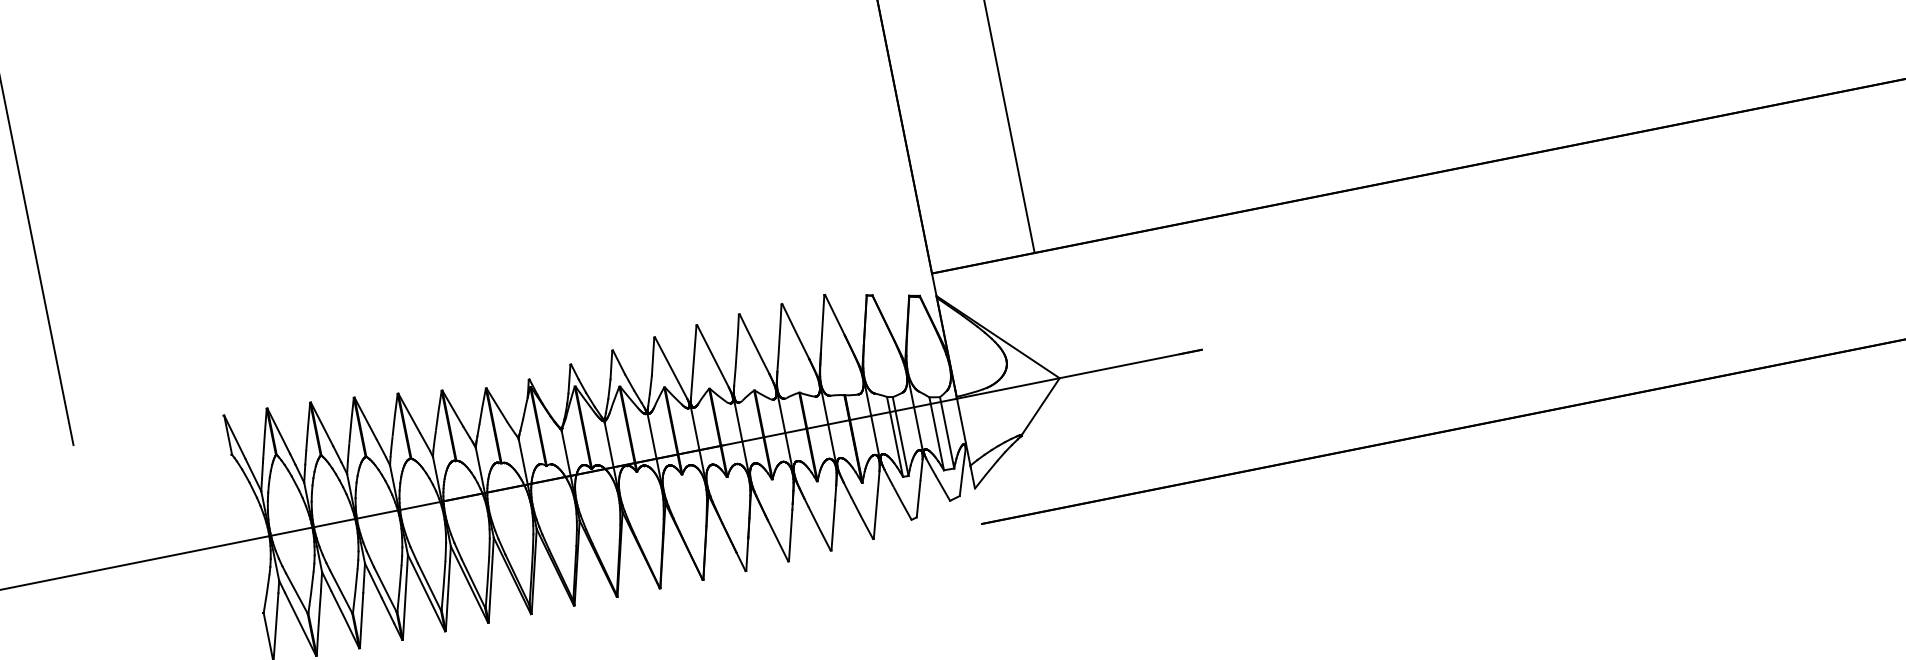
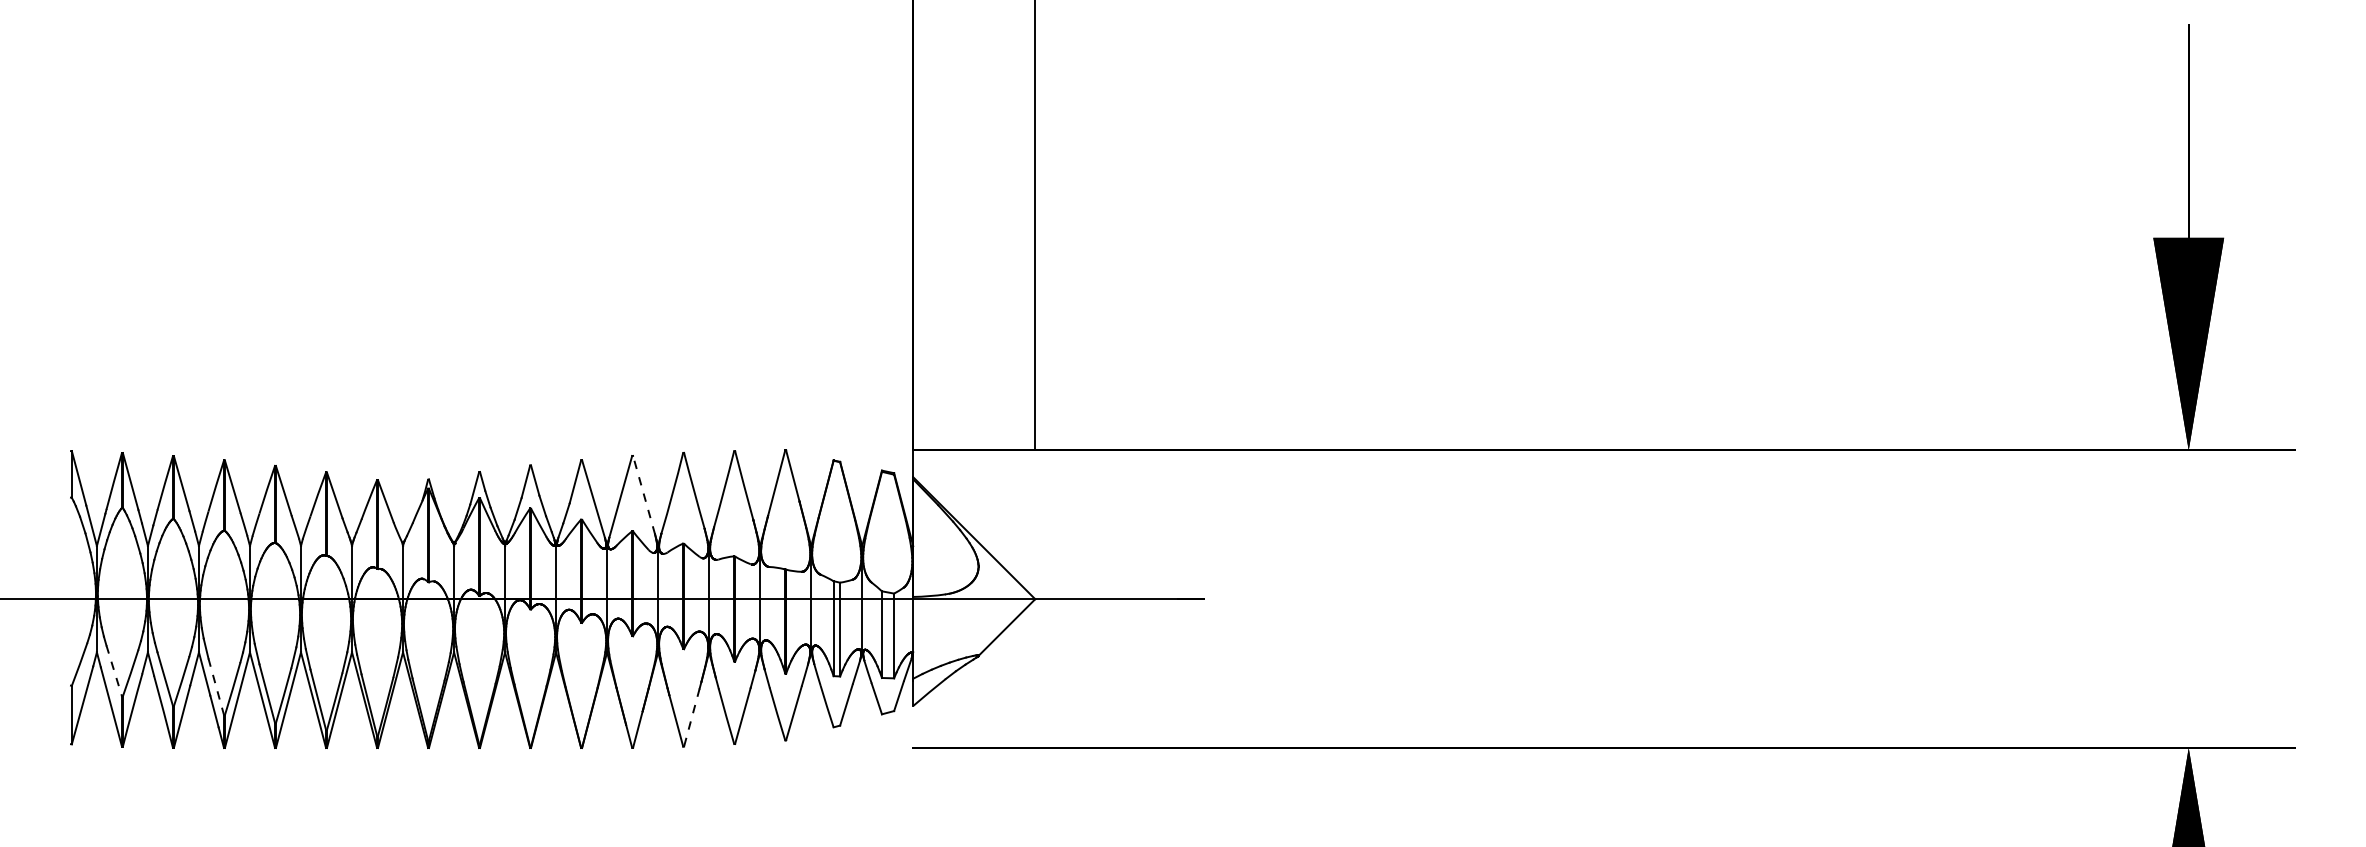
line: (713, 356) -> (644, 495), solid -> dashed
line: (790, 536) -> (691, 718), solid -> dashed
line: (385, 590) -> (216, 687), solid -> dashed
line: (296, 592) -> (114, 670), solid -> dashed

